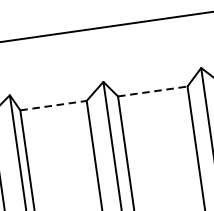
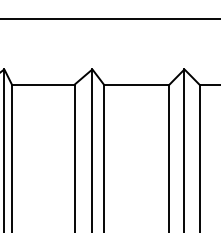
line: (152, 91) -> (136, 84), dashed -> solid
line: (53, 105) -> (43, 84), dashed -> solid

